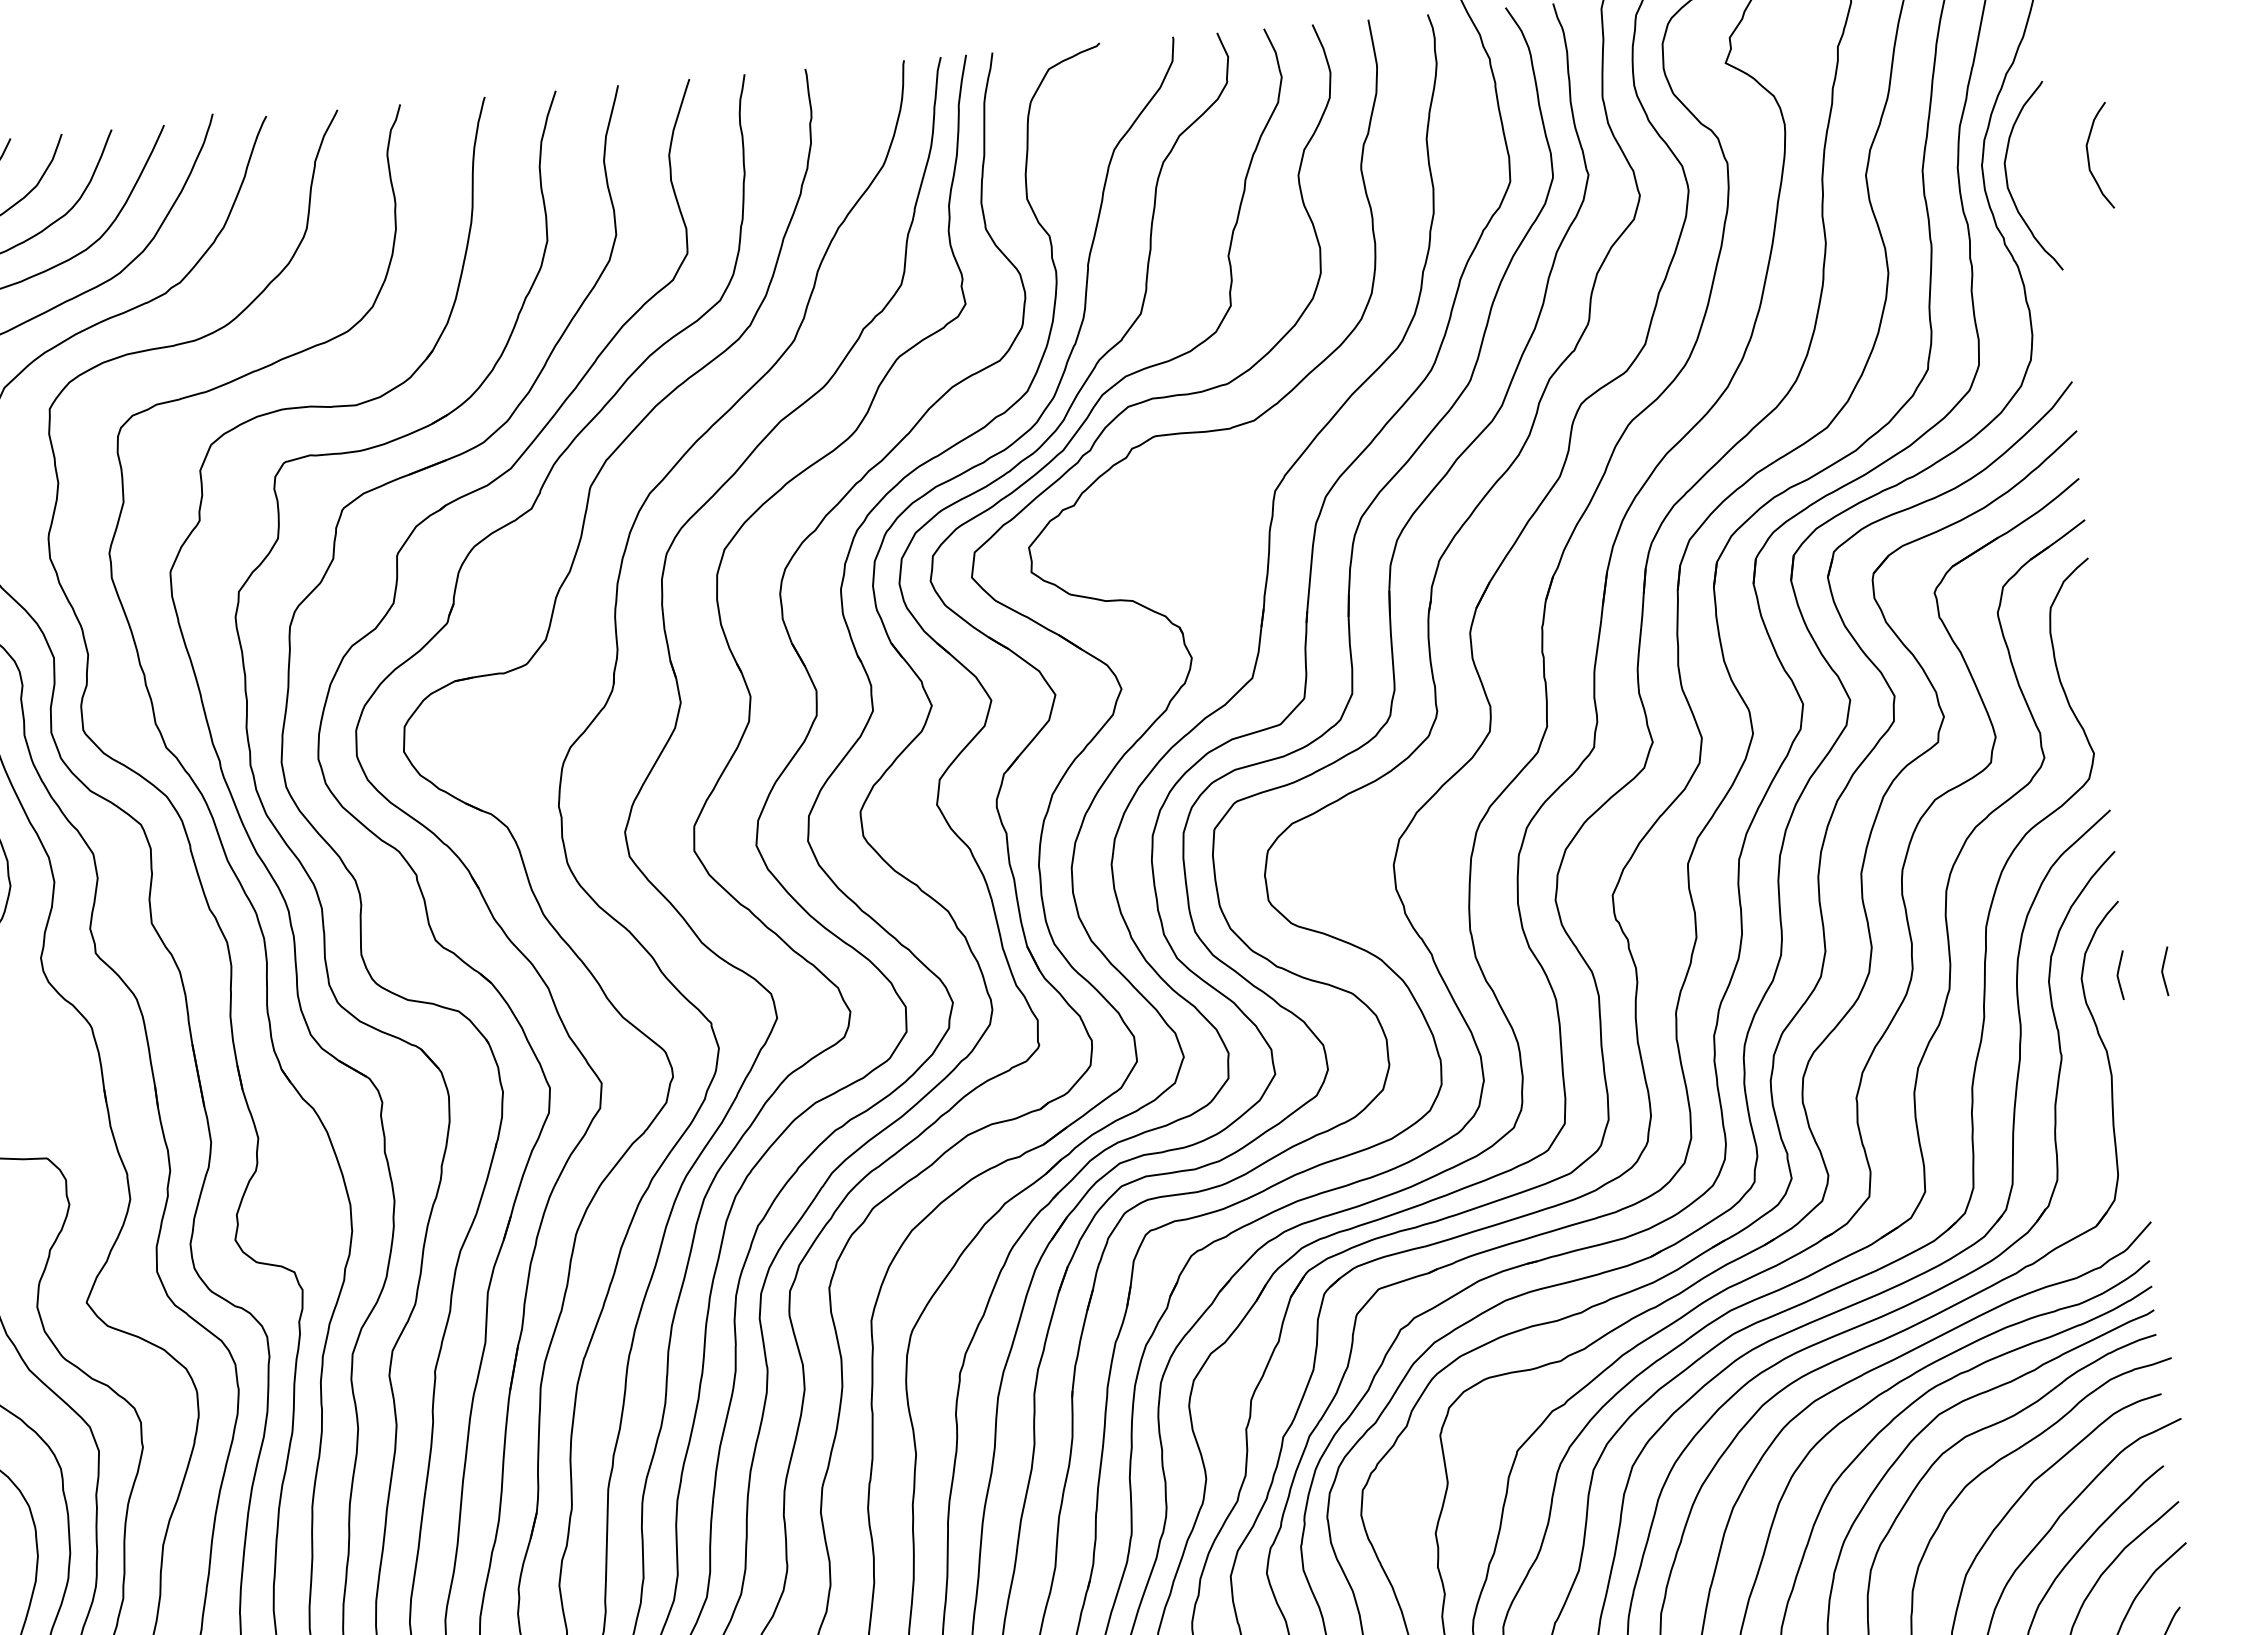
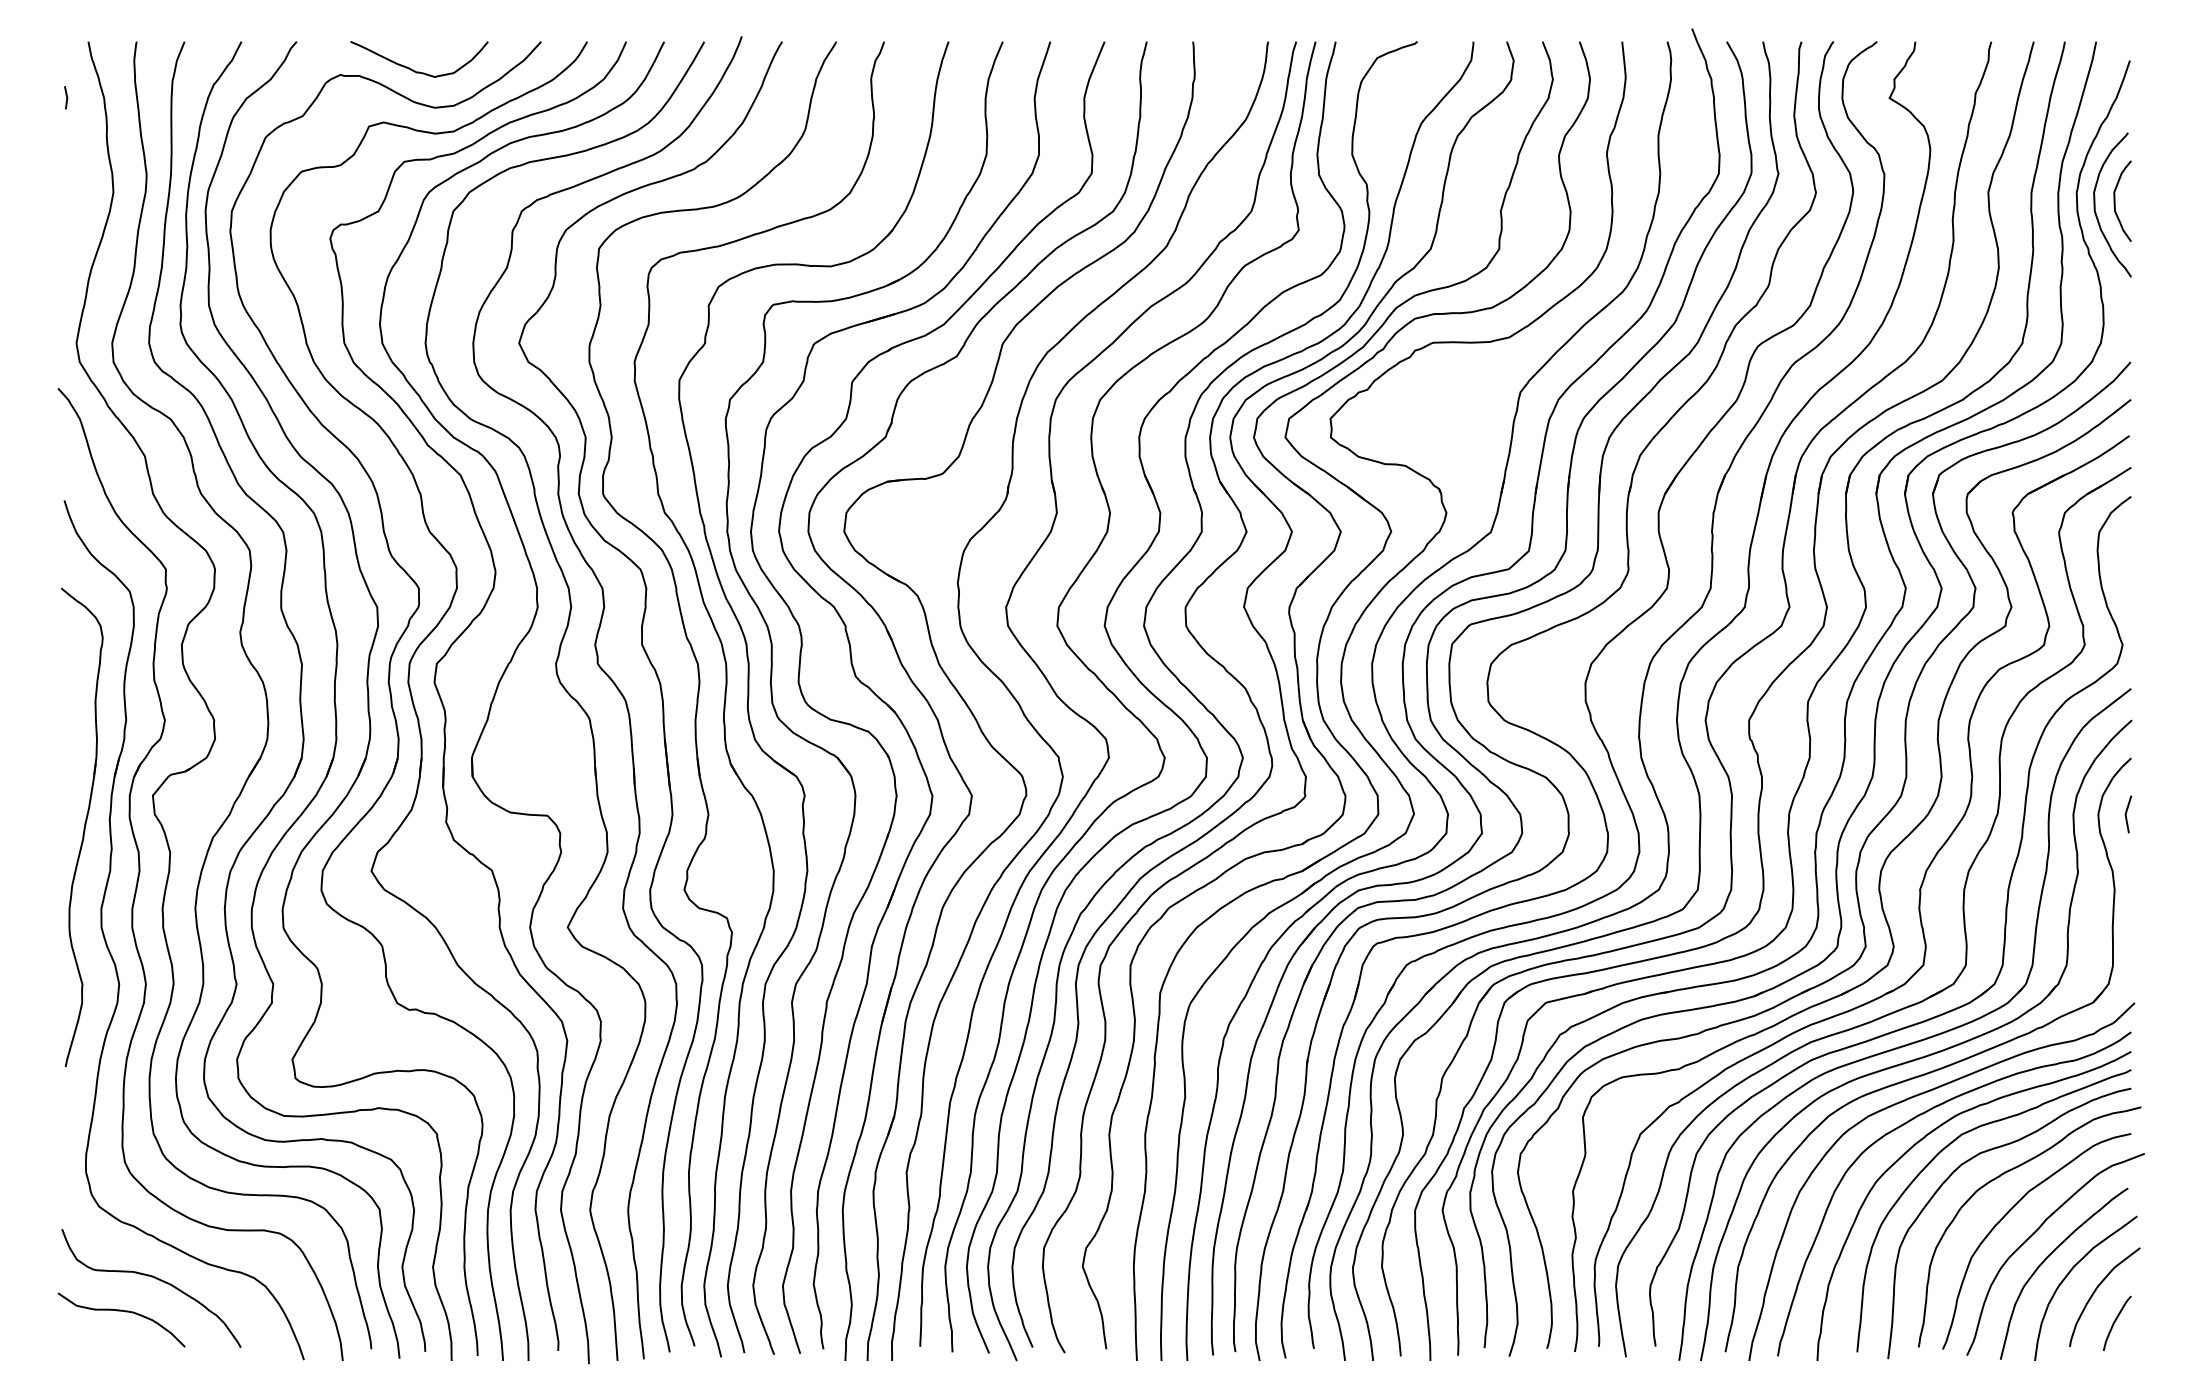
curve: (2089, 155) -> (2115, 200), moved
line: (2163, 971) -> (2160, 814), removed

